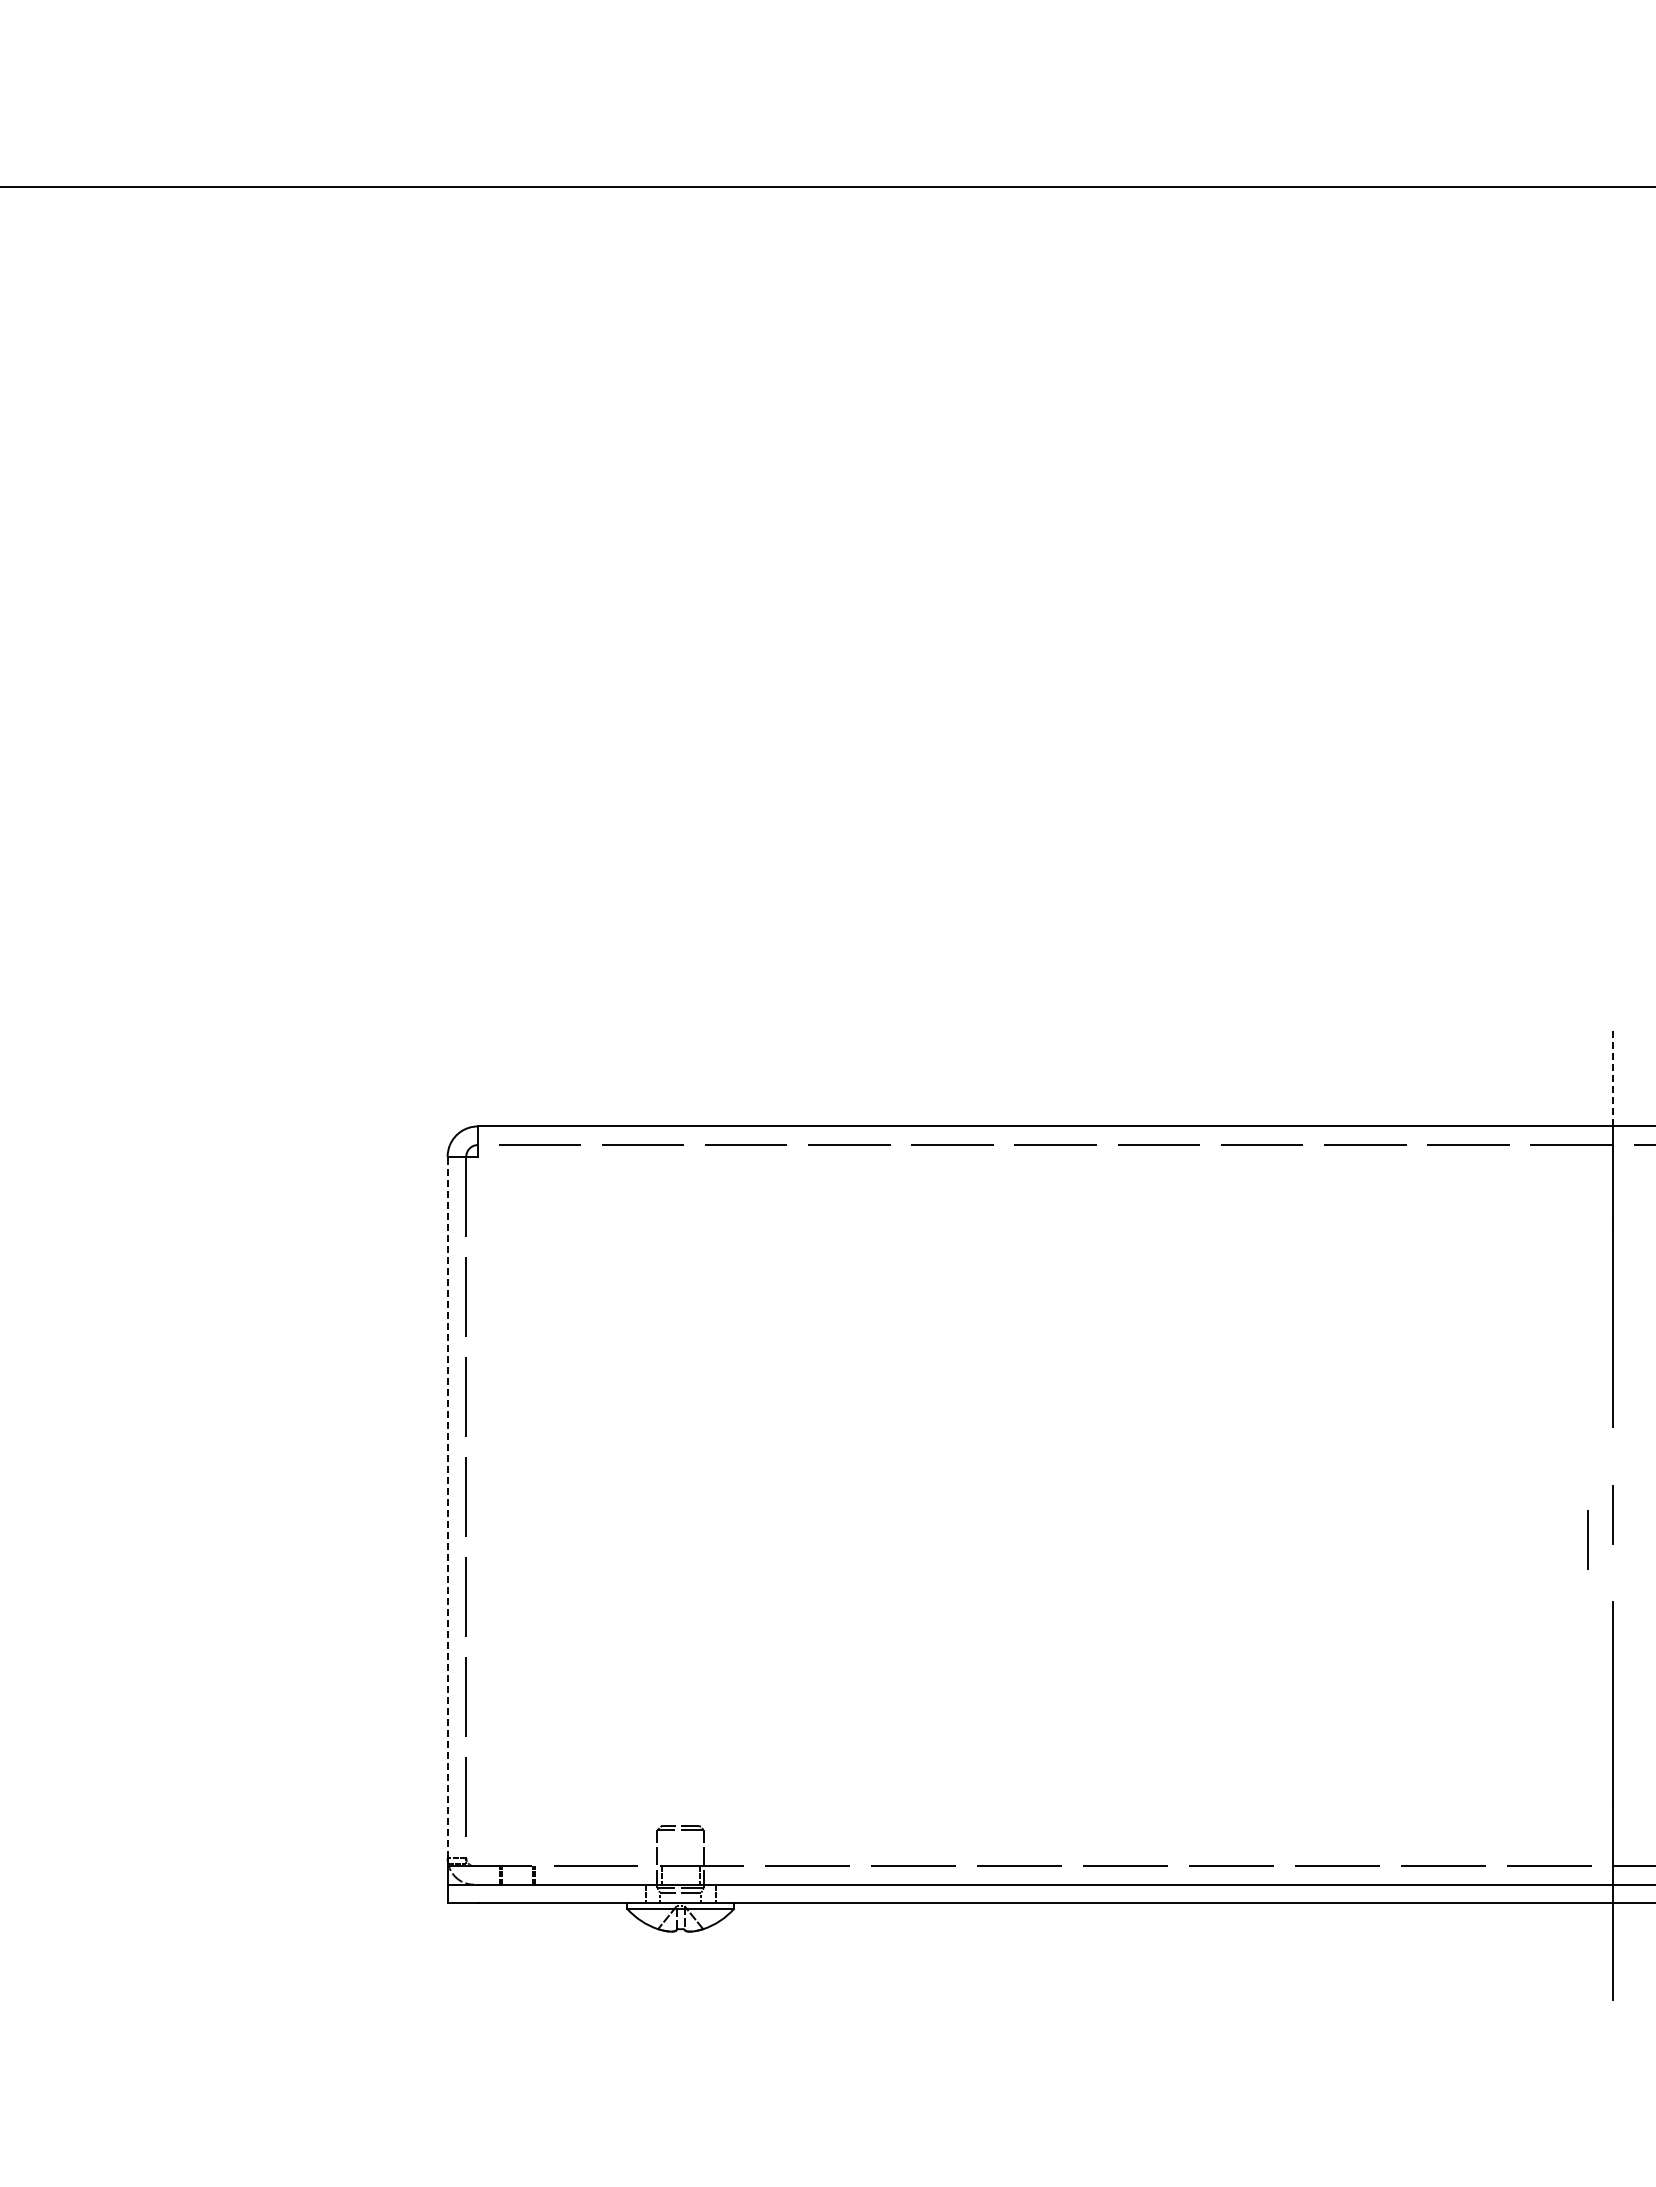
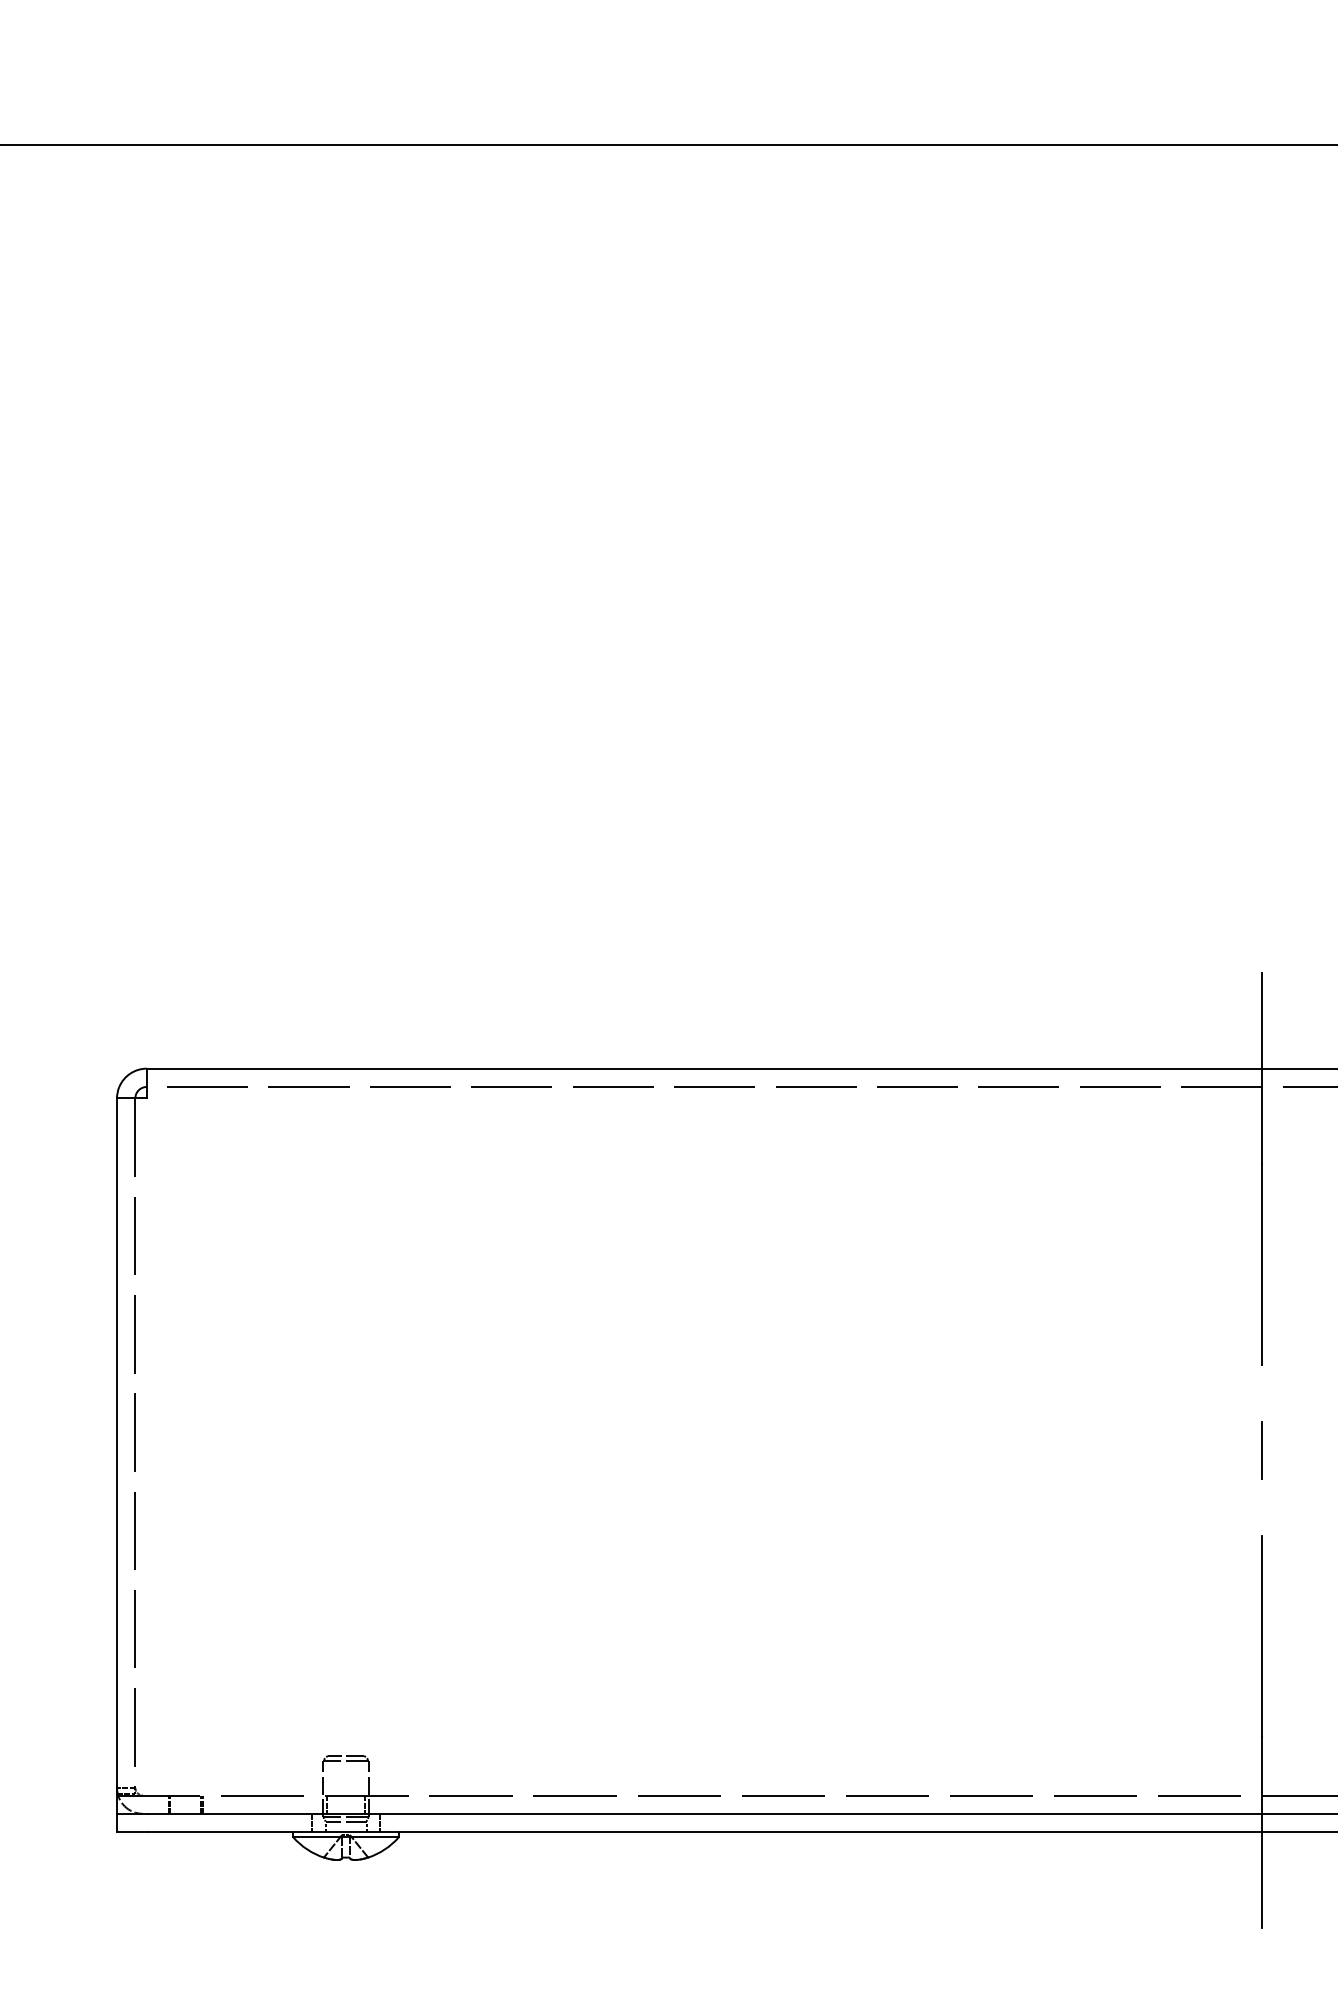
line: (1612, 1077) -> (1261, 1020), dashed -> solid
line: (447, 1507) -> (116, 1443), dashed -> solid
line: (1587, 1539) -> (1237, 1474), removed

